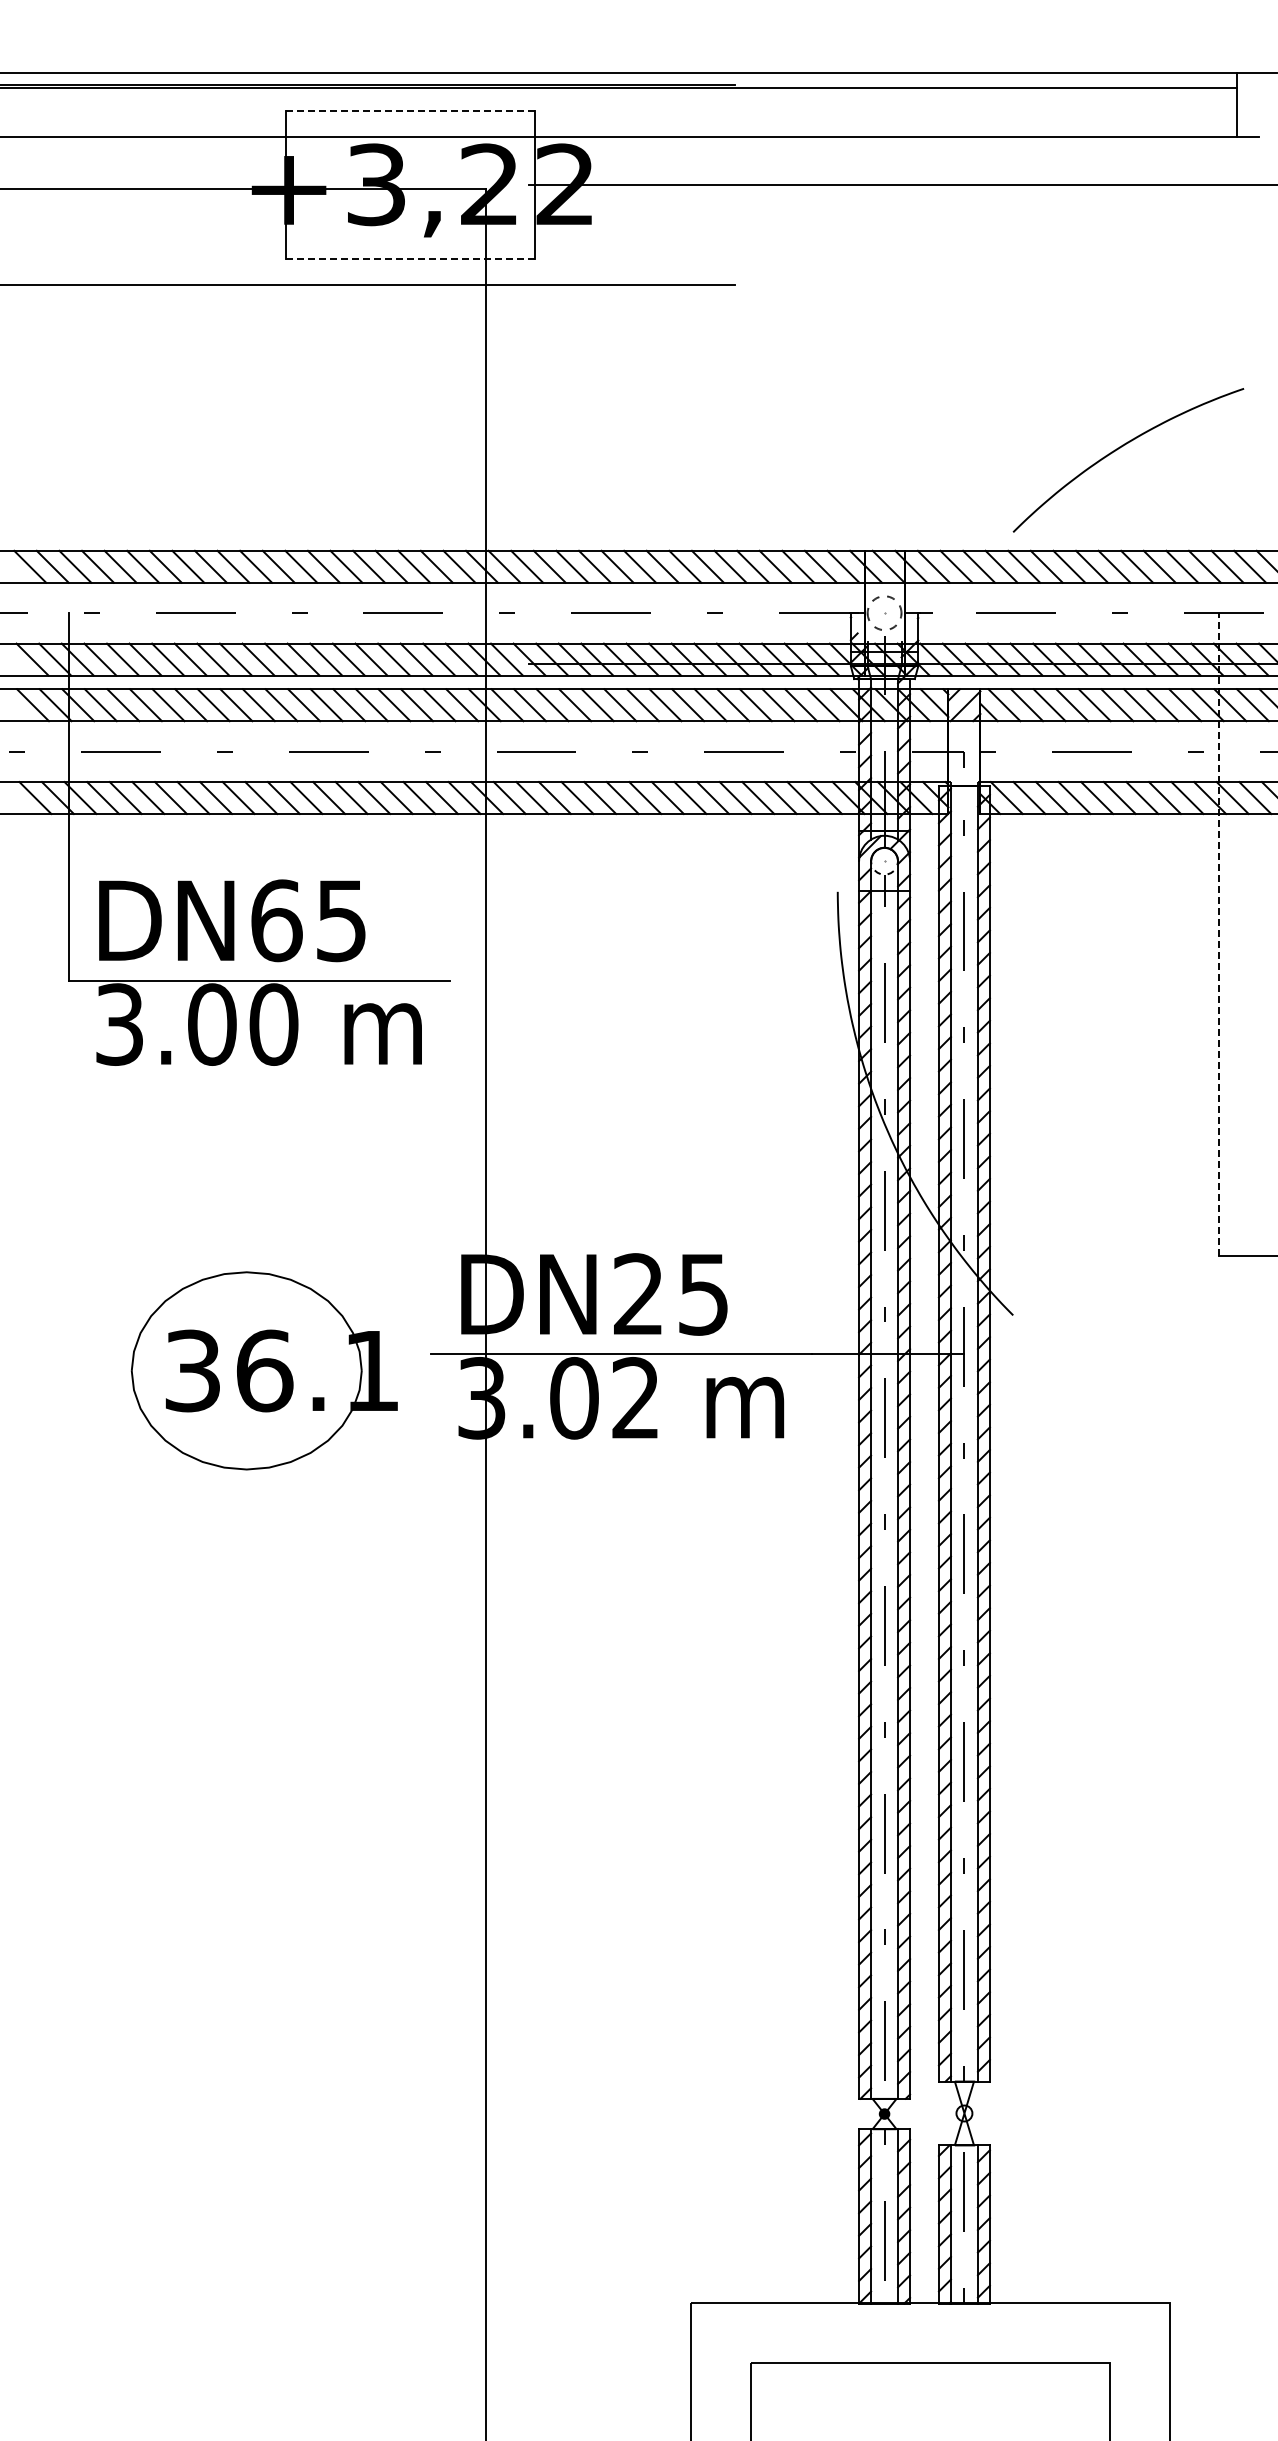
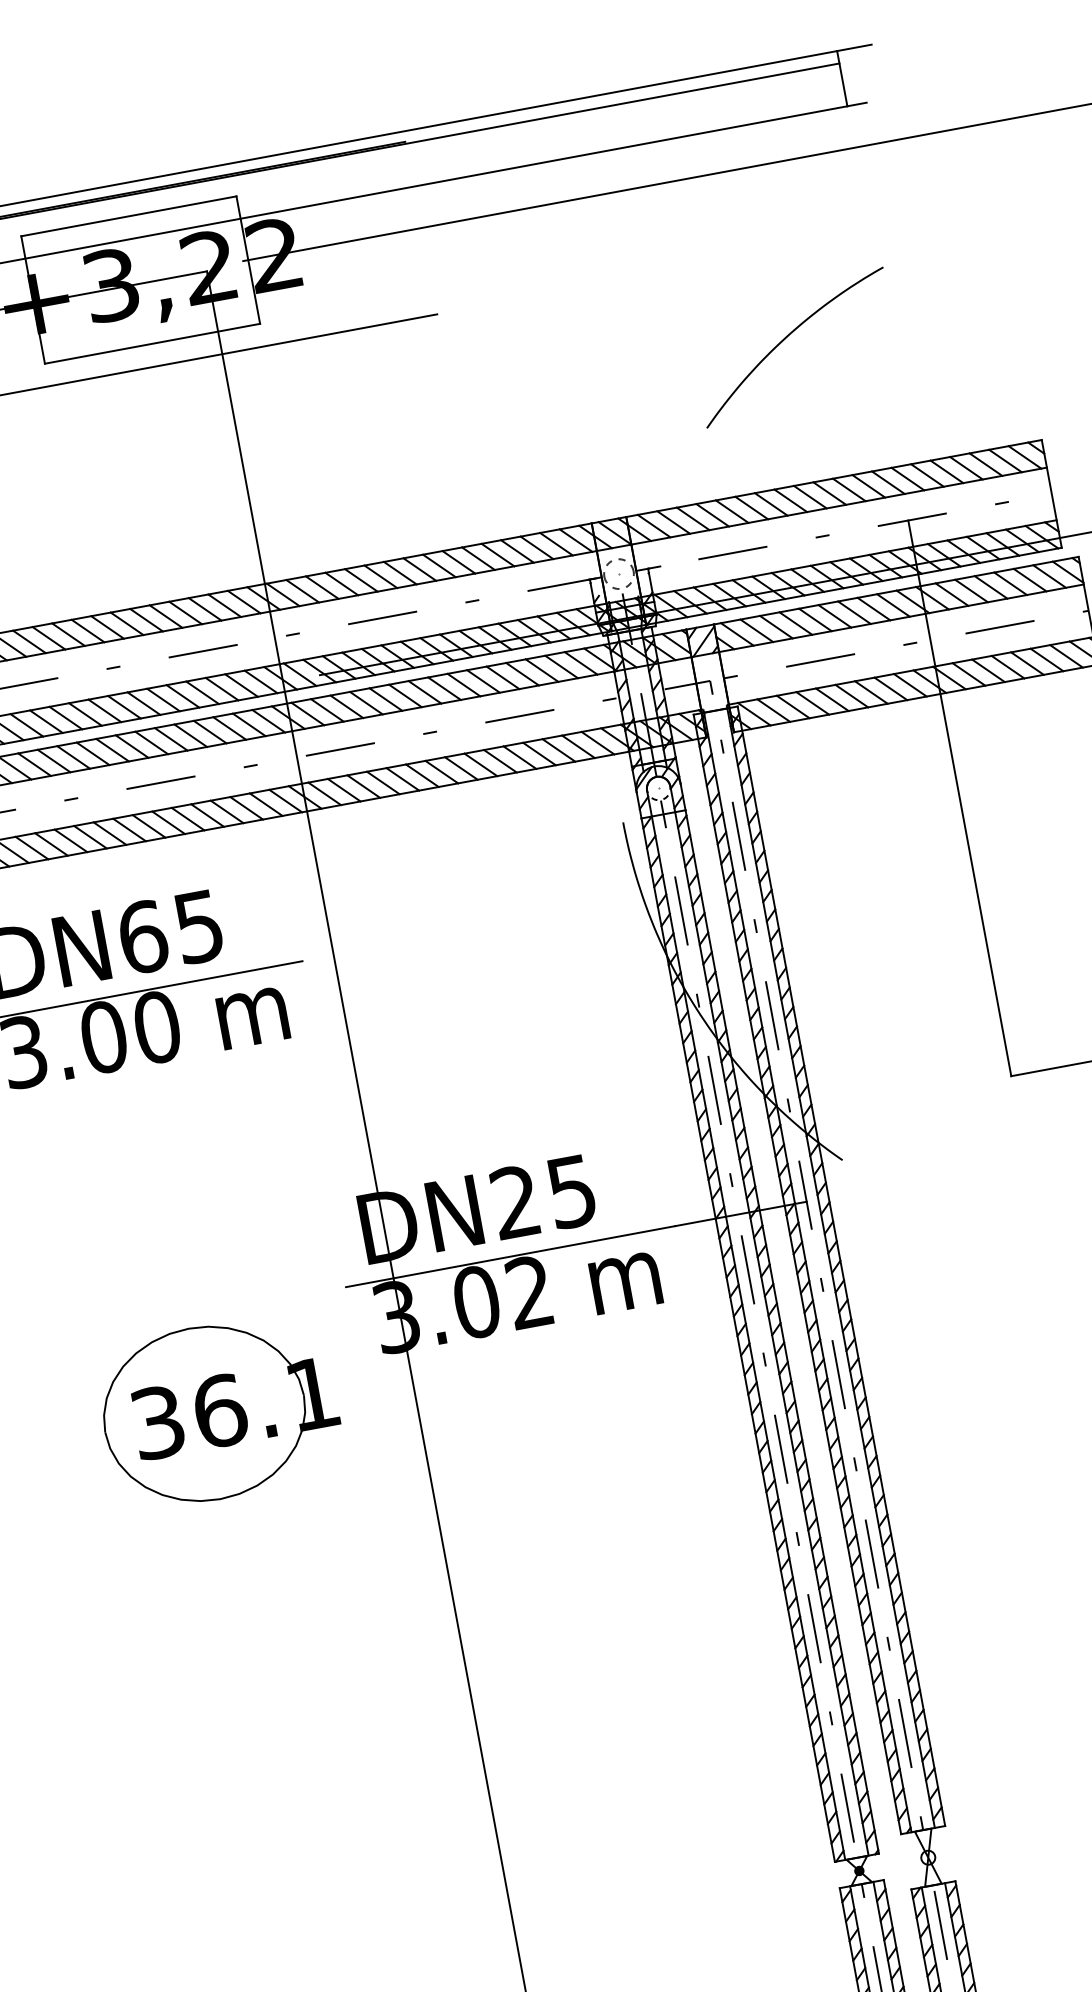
line: (410, 111) -> (129, 216), dashed -> solid
line: (410, 258) -> (152, 343), dashed -> solid
curve: (1120, 448) -> (786, 338), moved
line: (1219, 934) -> (959, 798), dashed -> solid
part: (263, 1370) -> (218, 1410), moved

